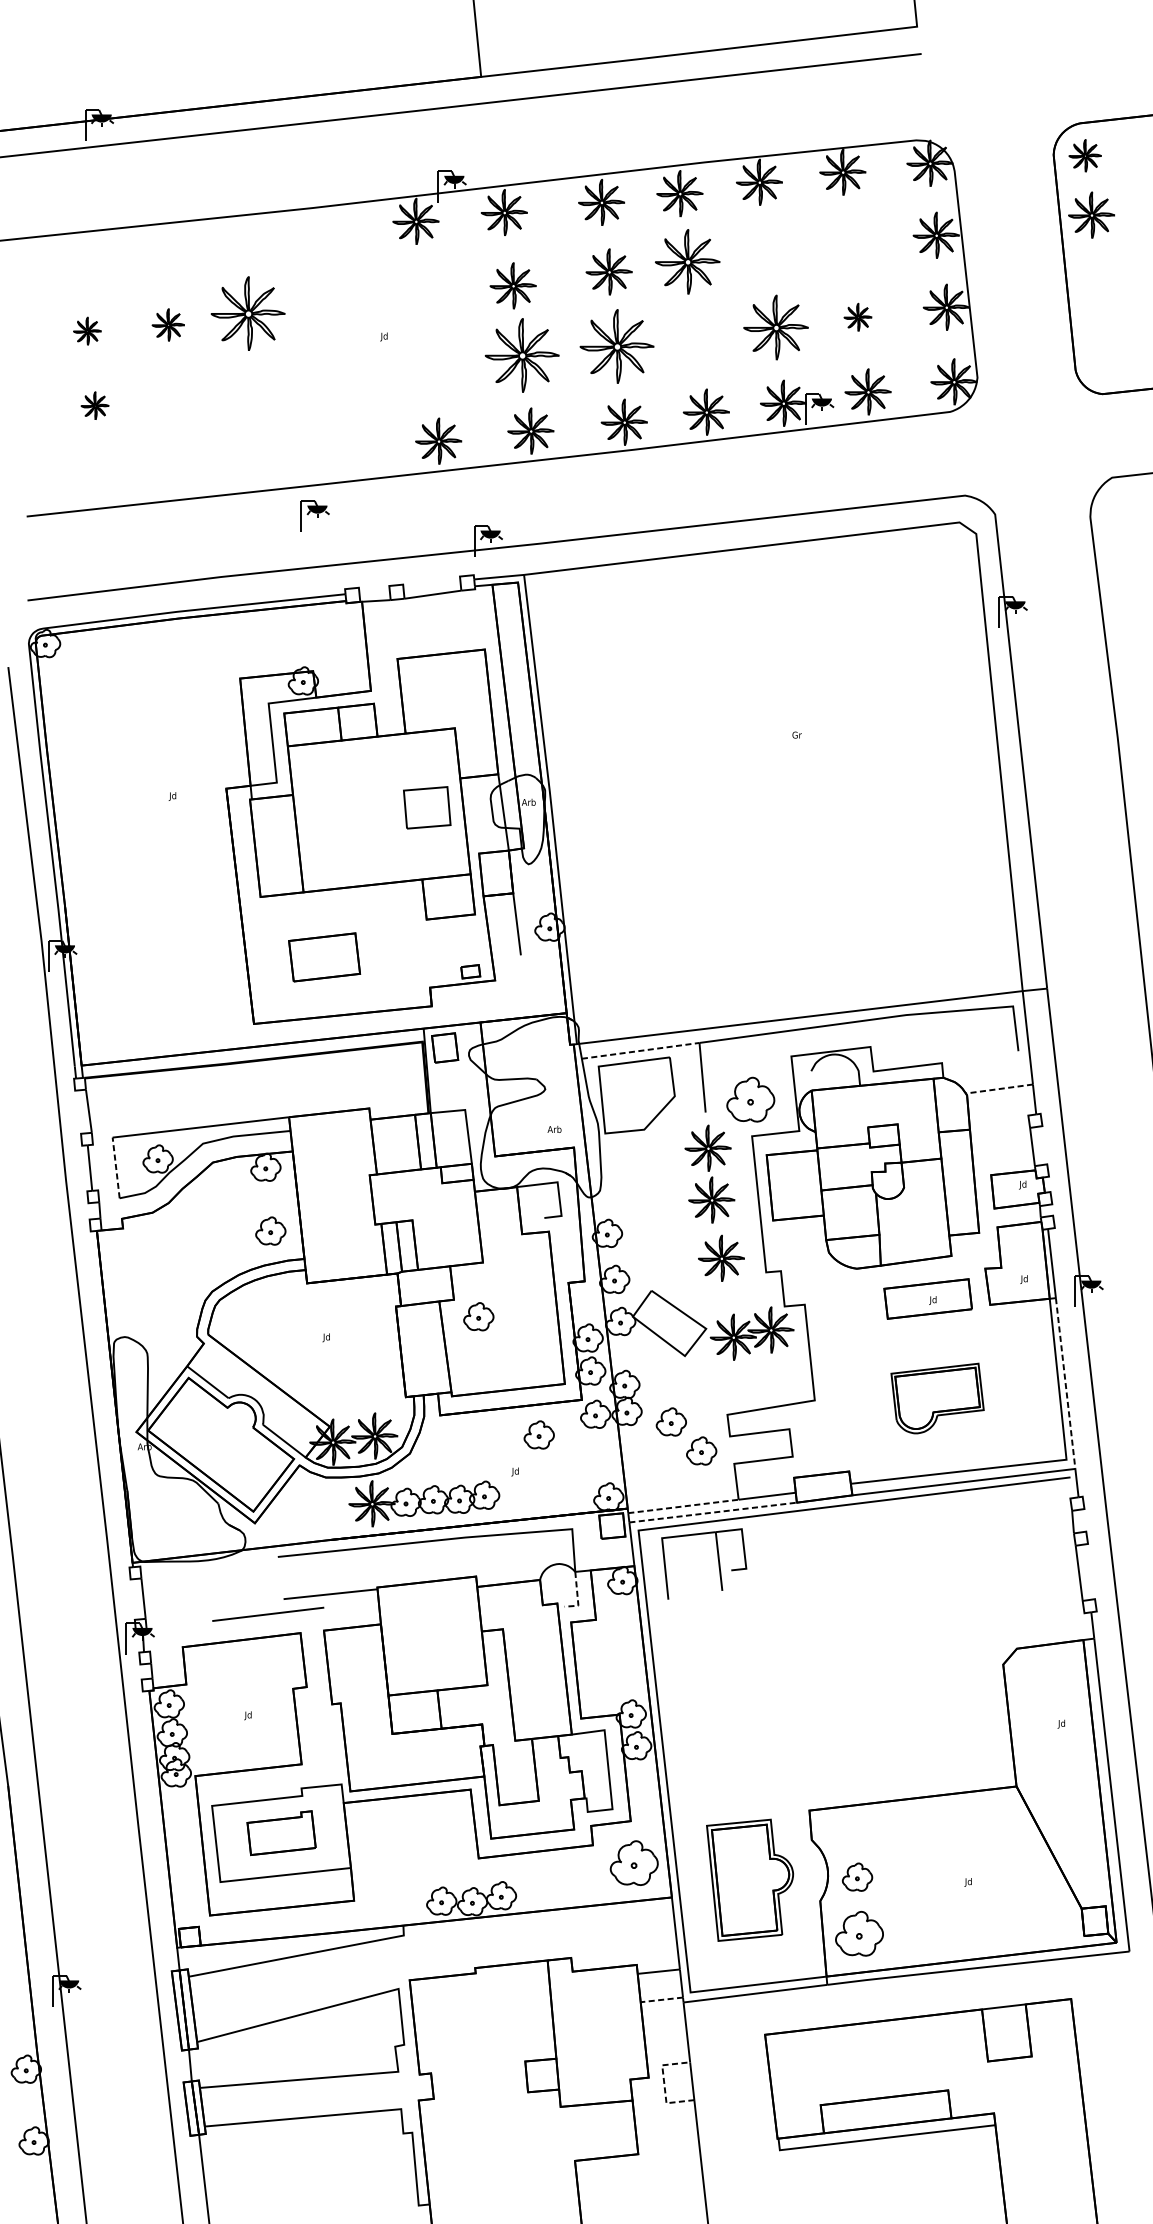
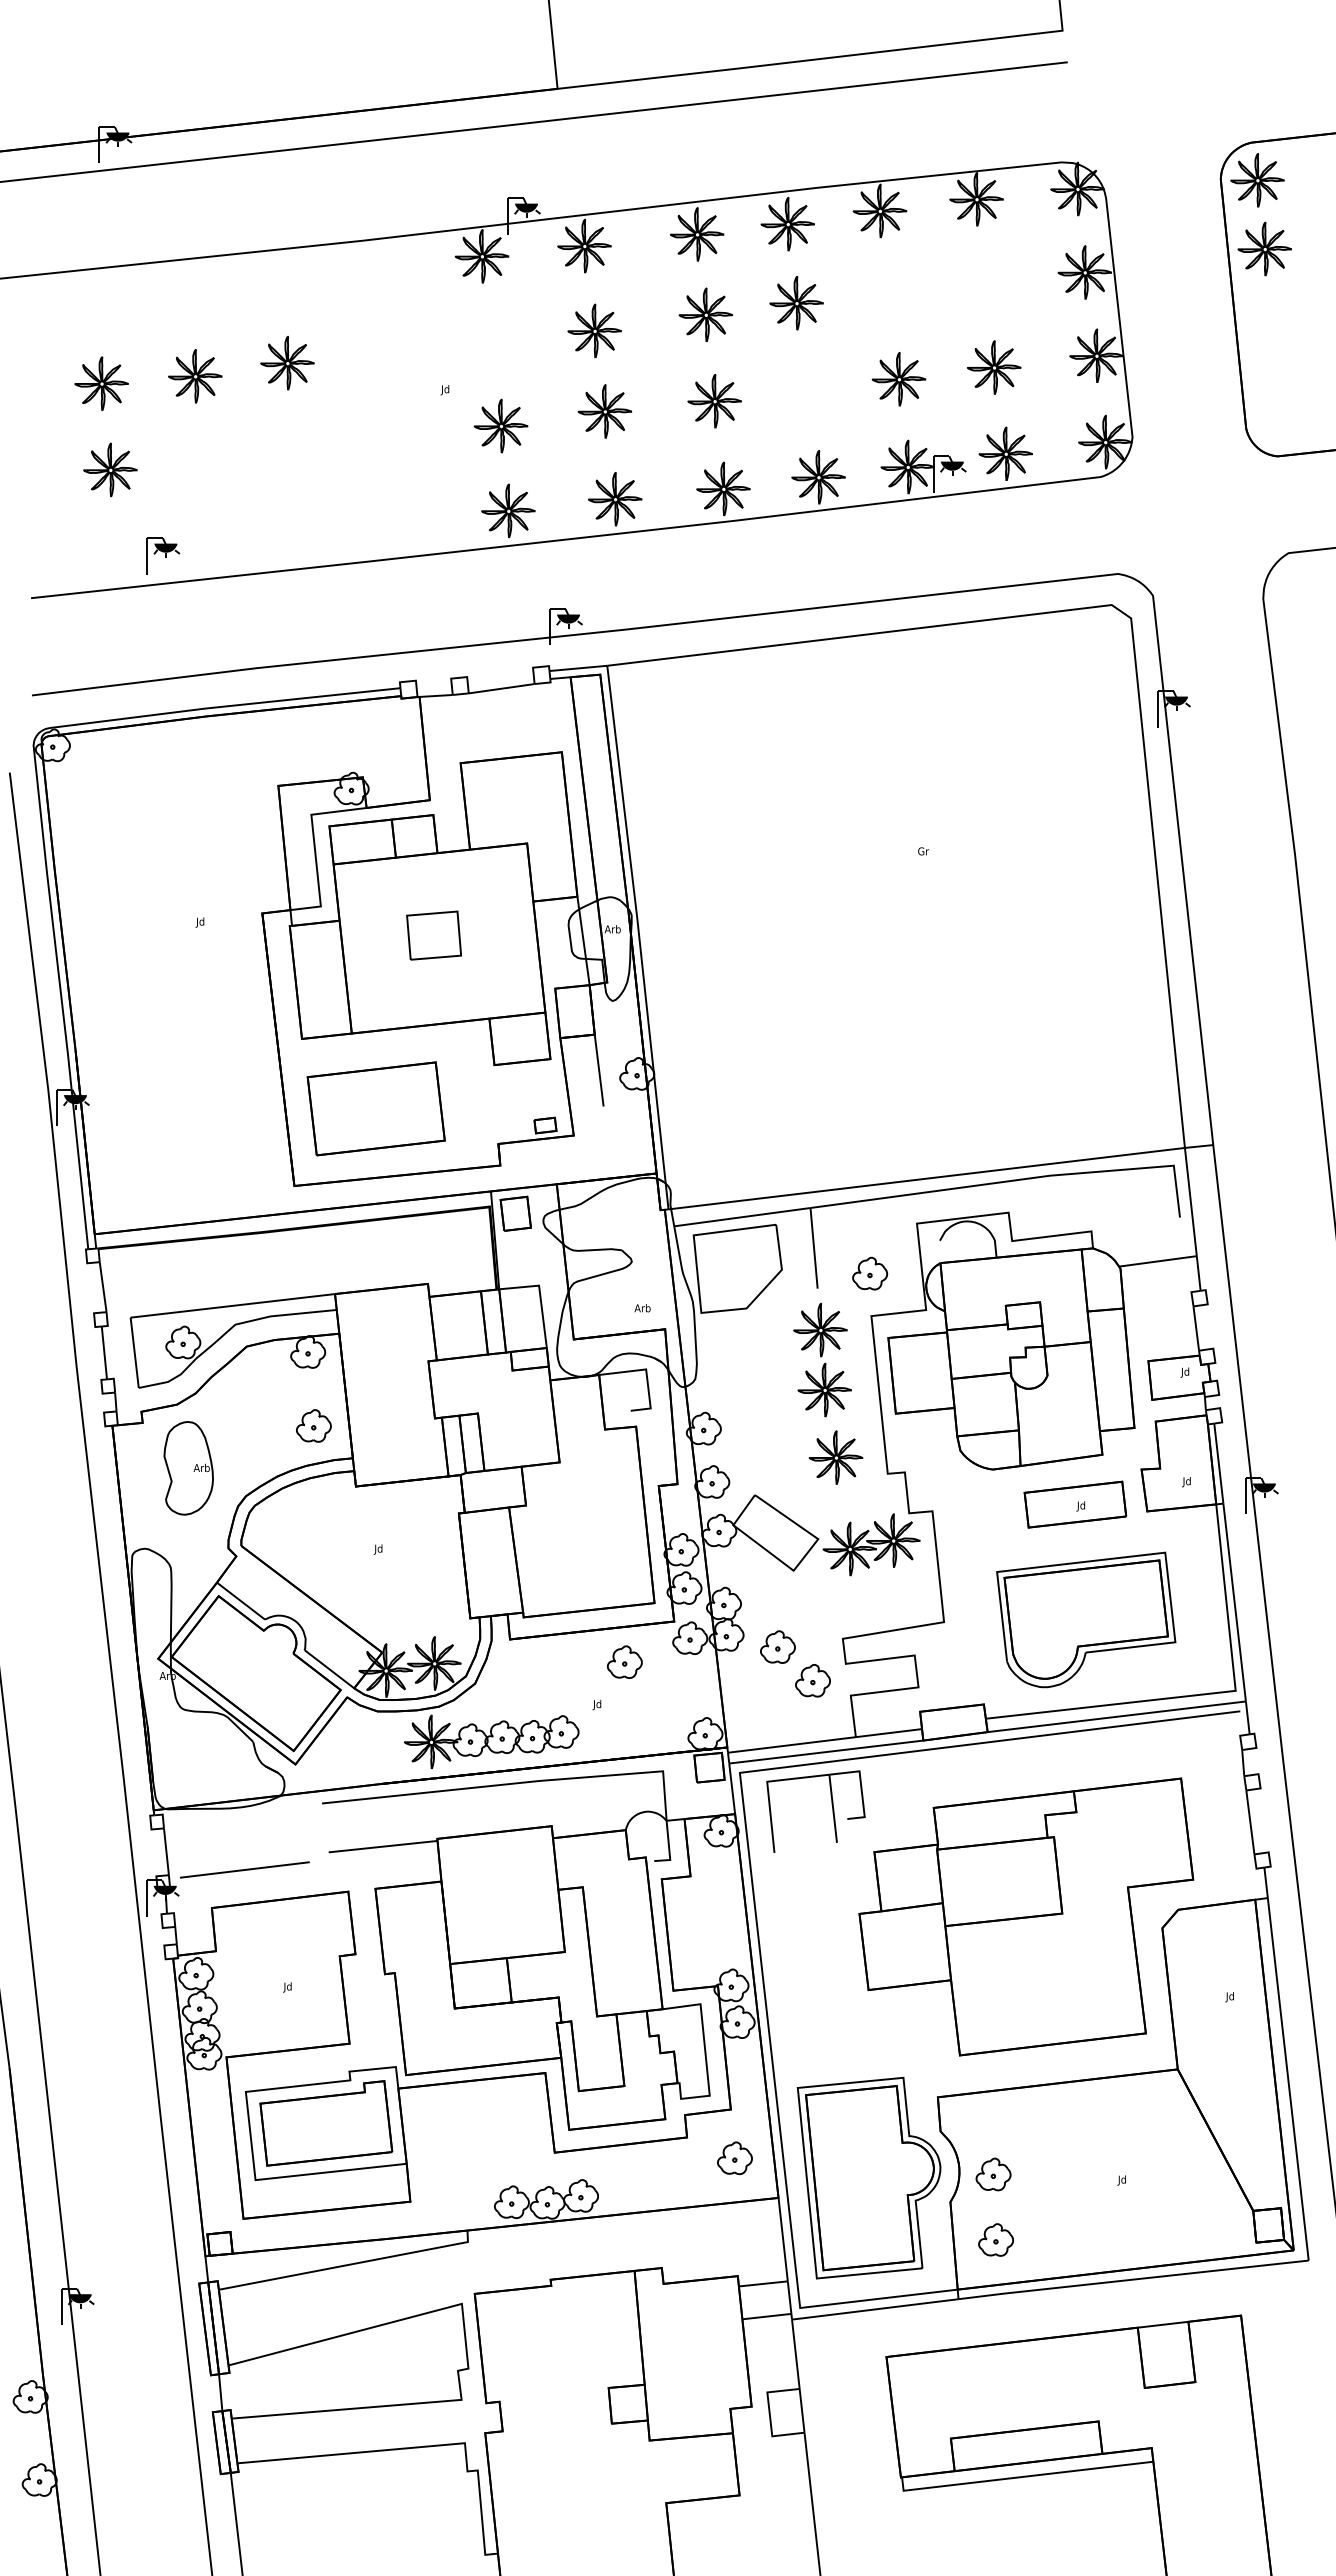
part: (1085, 156) -> (1257, 180), size x1.43
part: (687, 262) -> (796, 303), size x0.71
part: (248, 313) -> (287, 363), size x0.62
part: (858, 317) -> (994, 367), size x1.67
part: (168, 325) -> (195, 376), size x1.43
part: (775, 327) -> (898, 379), size x0.71
part: (87, 331) -> (101, 383), size x1.67
part: (616, 346) -> (714, 401), size x0.62
part: (521, 355) -> (604, 411), size x0.62
part: (431, 367) -> (500, 425), added
part: (95, 405) -> (110, 469), size x1.67
part: (315, 515) -> (163, 555), moved
part: (426, 807) -> (433, 935), moved
part: (324, 957) -> (375, 1108), size x1.67
line: (640, 1051) -> (742, 1217), dashed -> solid
line: (999, 1089) -> (1157, 1261), dashed -> solid
part: (751, 1099) -> (870, 1273), size x0.62
line: (115, 1167) -> (134, 1352), dashed -> solid
part: (162, 1267) -> (188, 1468), added
part: (478, 1316) -> (554, 1524), removed
line: (1065, 1383) -> (1234, 1602), dashed -> solid
part: (937, 1398) -> (1086, 1619), size x1.67
line: (683, 1506) -> (792, 1744), dashed -> solid
line: (713, 1512) -> (826, 1752), dashed -> solid
line: (577, 1596) -> (669, 1849), dashed -> solid
line: (267, 1613) -> (244, 1869), moved
part: (885, 1654) -> (1026, 1916), added
part: (281, 1833) -> (326, 2123), size x1.67
part: (633, 1863) -> (734, 2158), size x0.62
part: (749, 1879) -> (868, 2177), size x1.43
part: (860, 1933) -> (996, 2239), size x0.62
line: (661, 1999) -> (766, 2316), dashed -> solid
line: (664, 2083) -> (769, 2413), dashed -> solid

